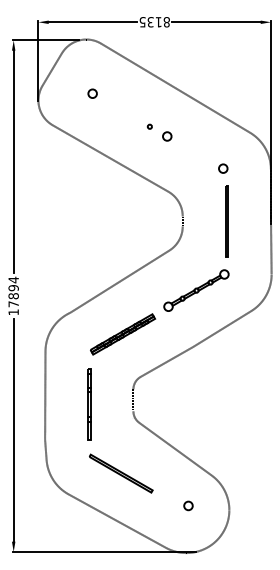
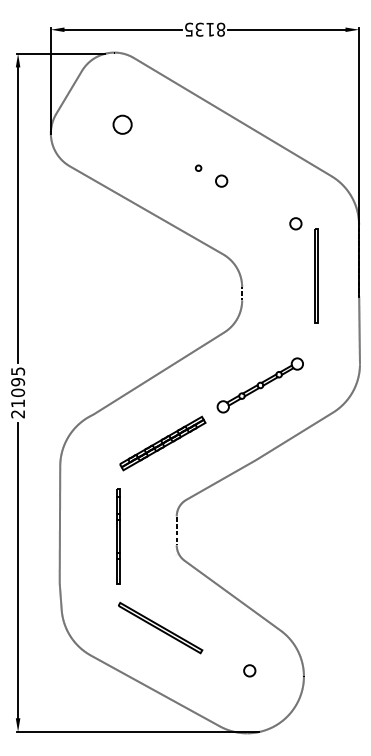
circle: (92, 93) -> (122, 123), size x1.6
line: (226, 221) -> (315, 275), moved
text: (14, 295) -> (18, 392), 17894 -> 21095

